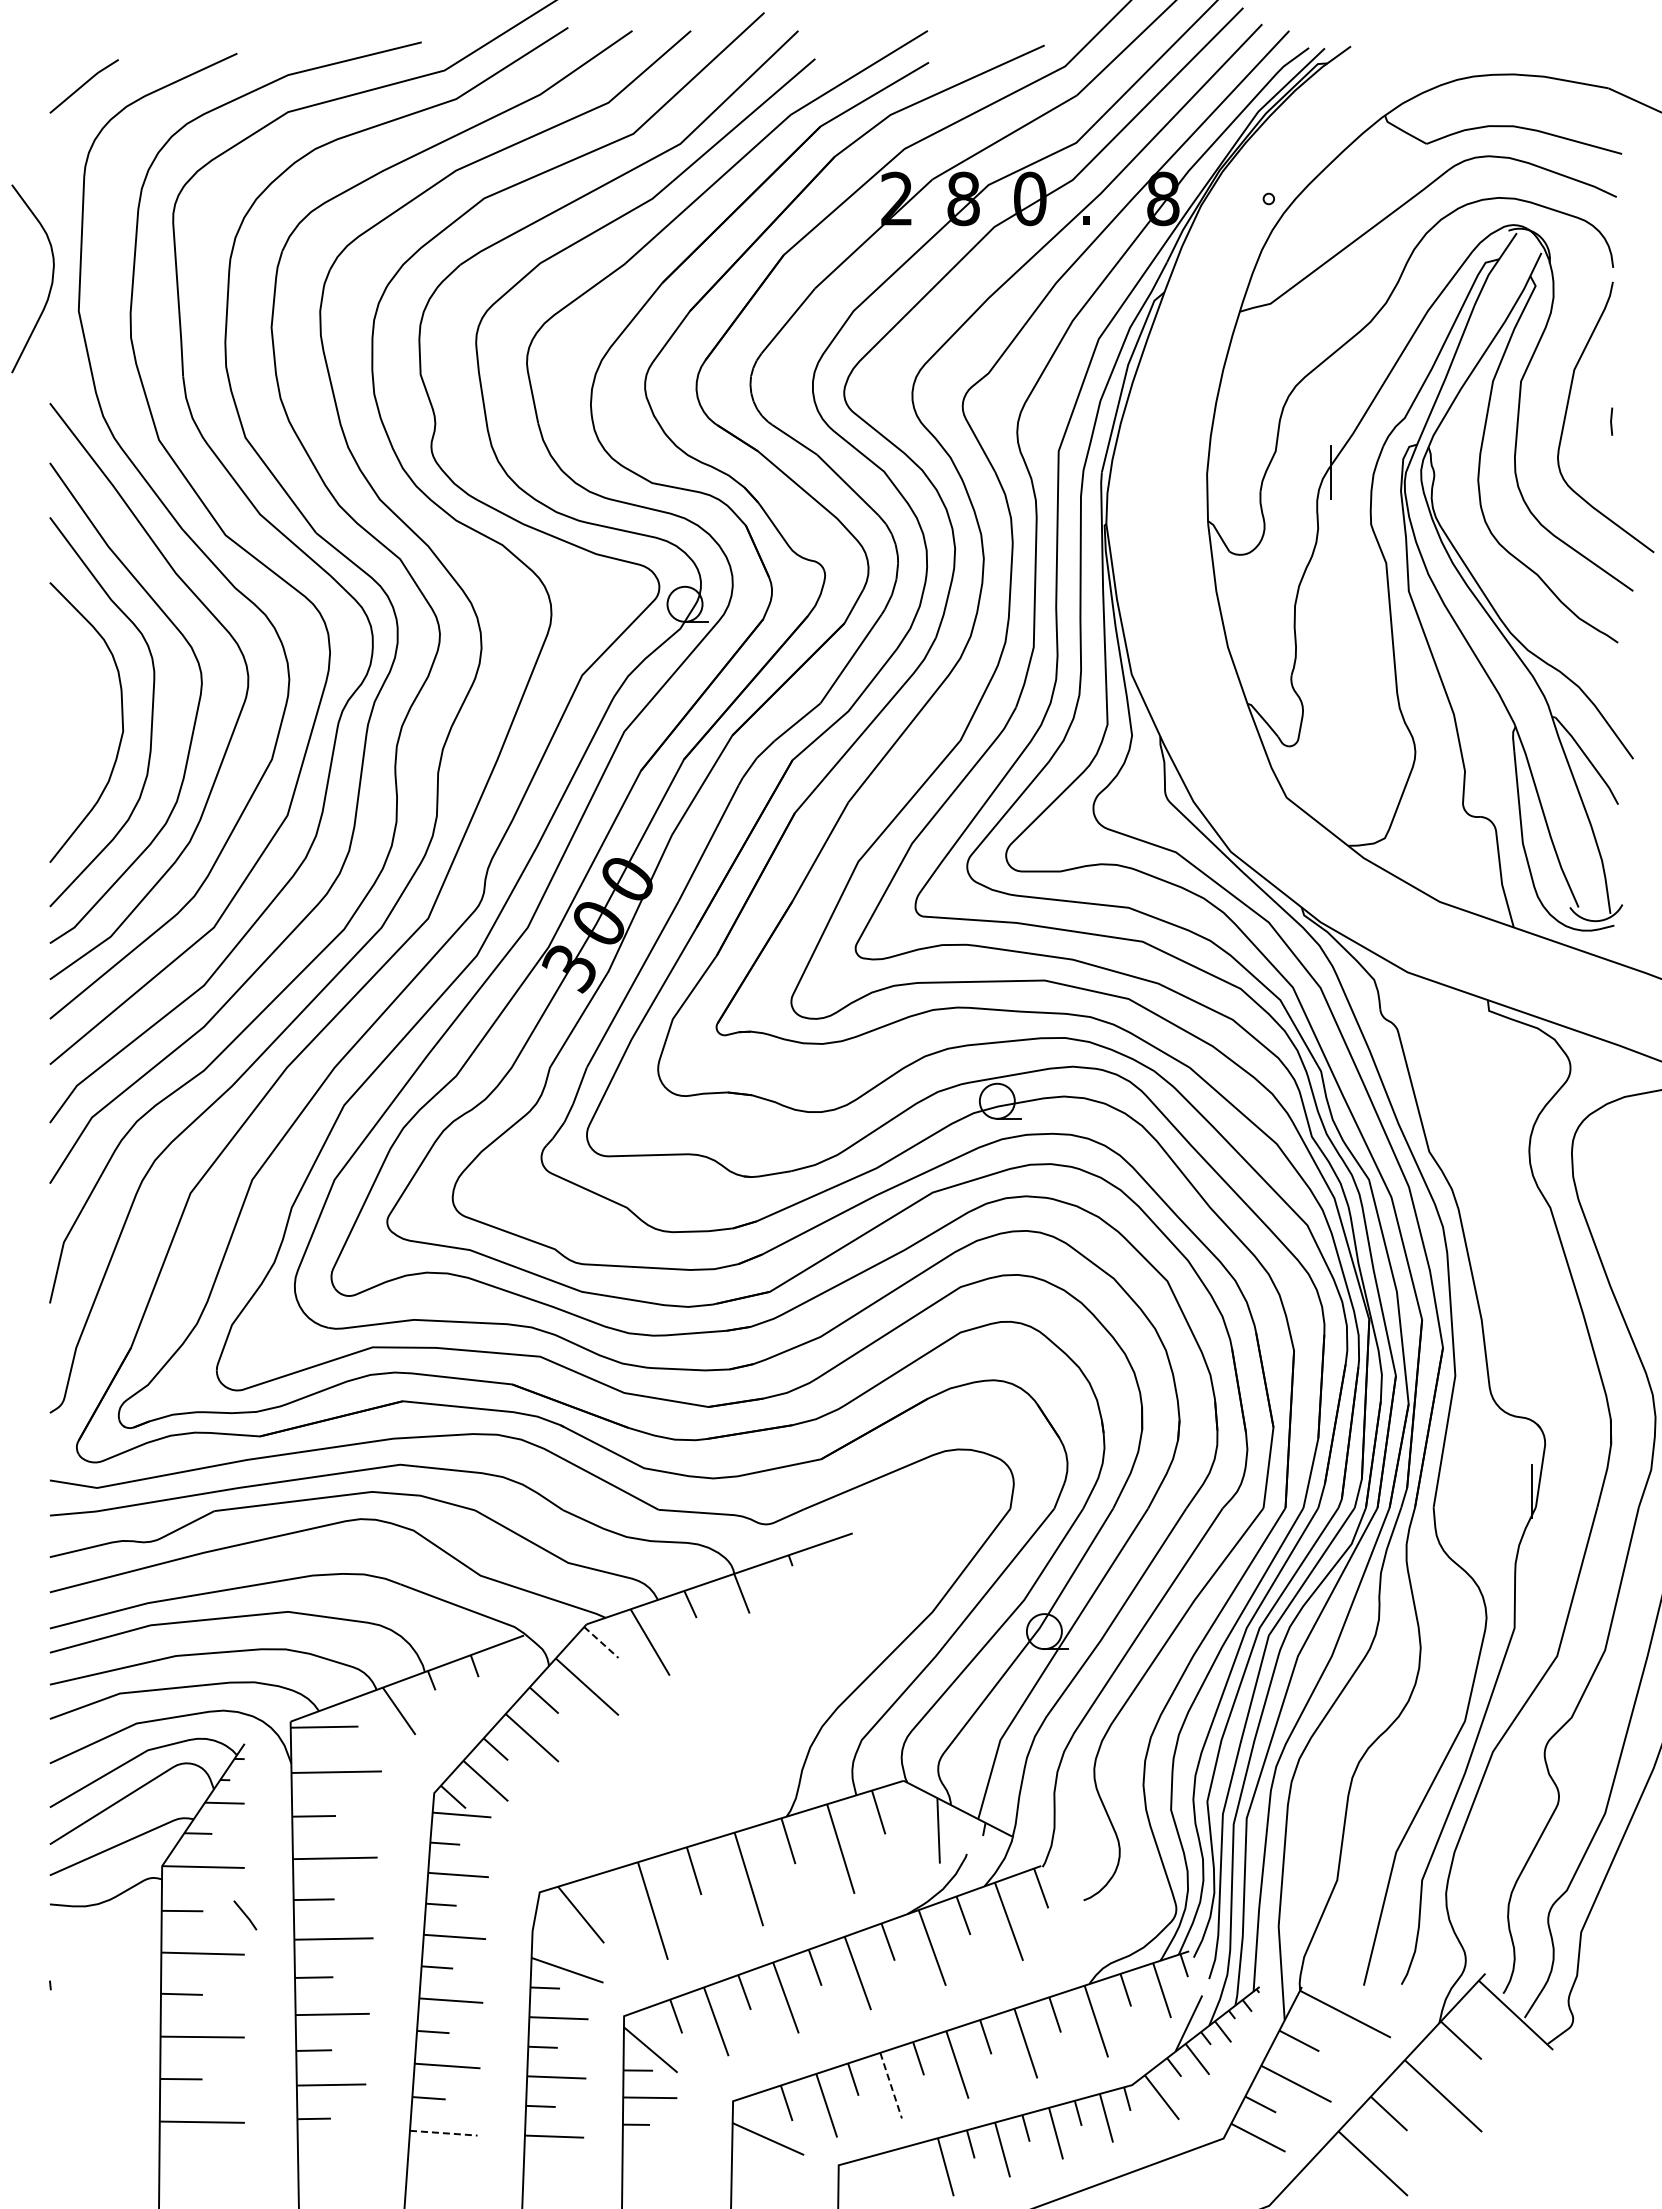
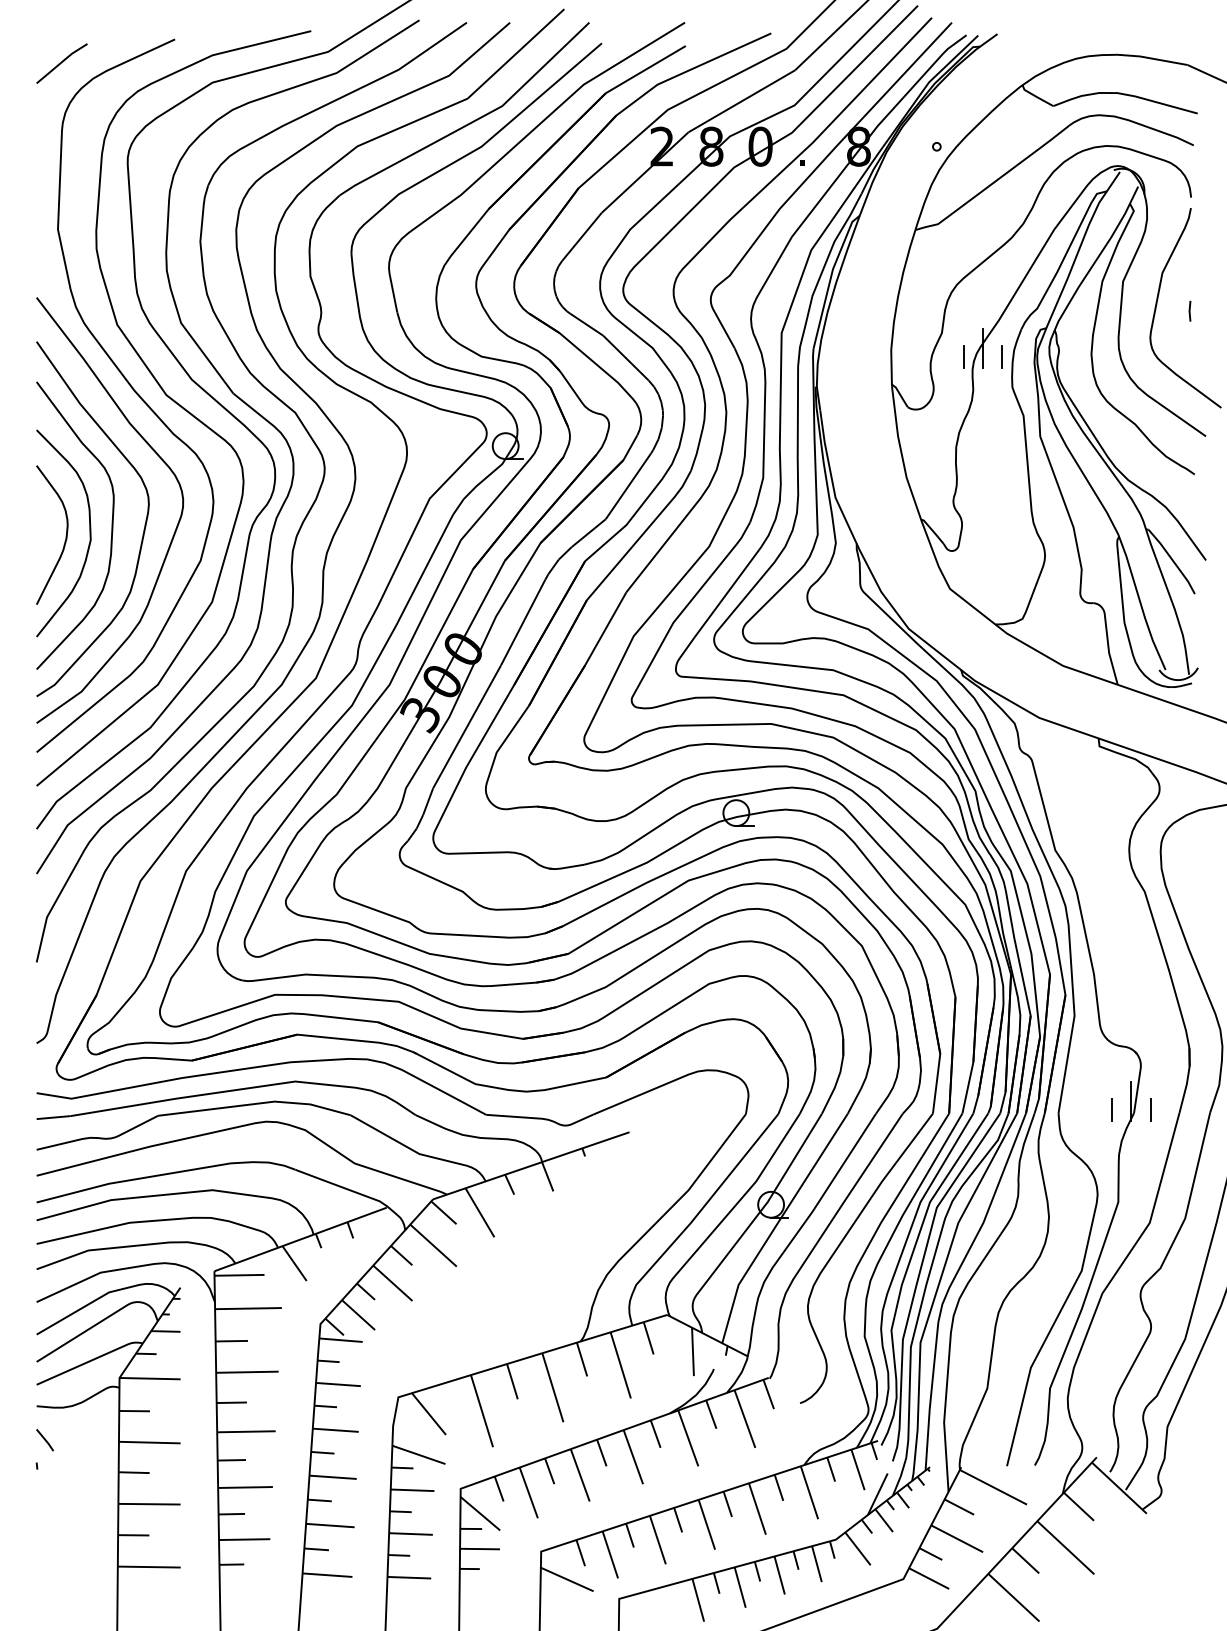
curve: (51, 278) -> (65, 534), moved
line: (1305, 483) -> (963, 356), added
line: (1357, 483) -> (1002, 356), added
line: (1506, 1502) -> (1112, 1109), added
line: (1558, 1502) -> (1150, 1109), added
line: (601, 1642) -> (444, 1212), dashed -> solid
line: (245, 1915) -> (45, 1440), moved
line: (891, 2085) -> (658, 1539), dashed -> solid
line: (443, 2133) -> (327, 1575), dashed -> solid

